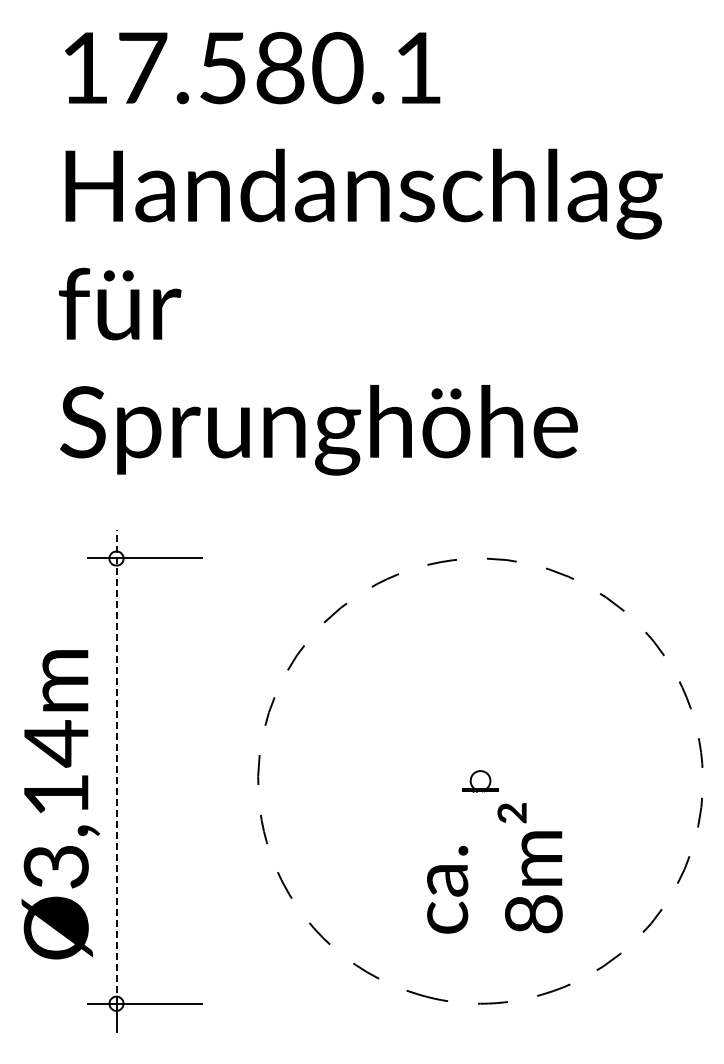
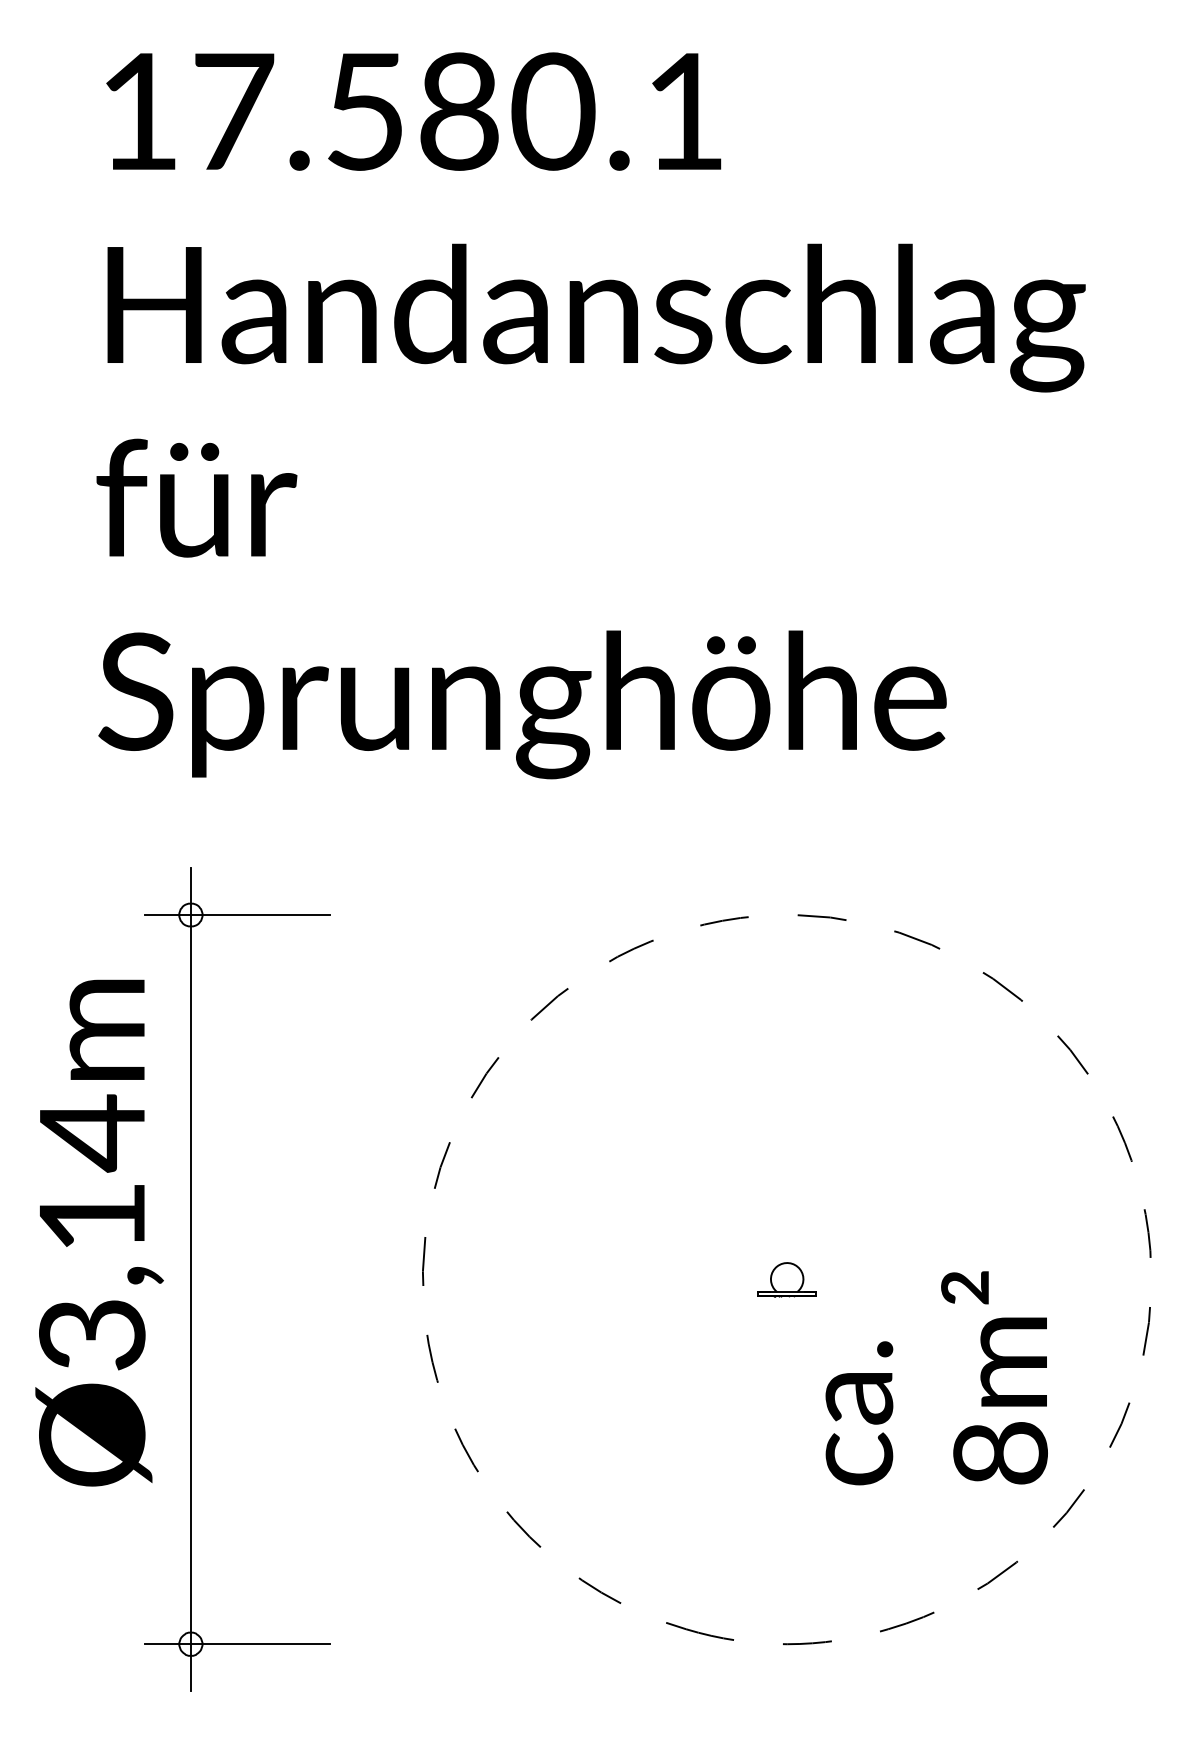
line: (116, 766) -> (190, 1255), dashed -> solid
text: (60, 804) -> (99, 1232), moved
text: (494, 868) -> (936, 1378), moved

